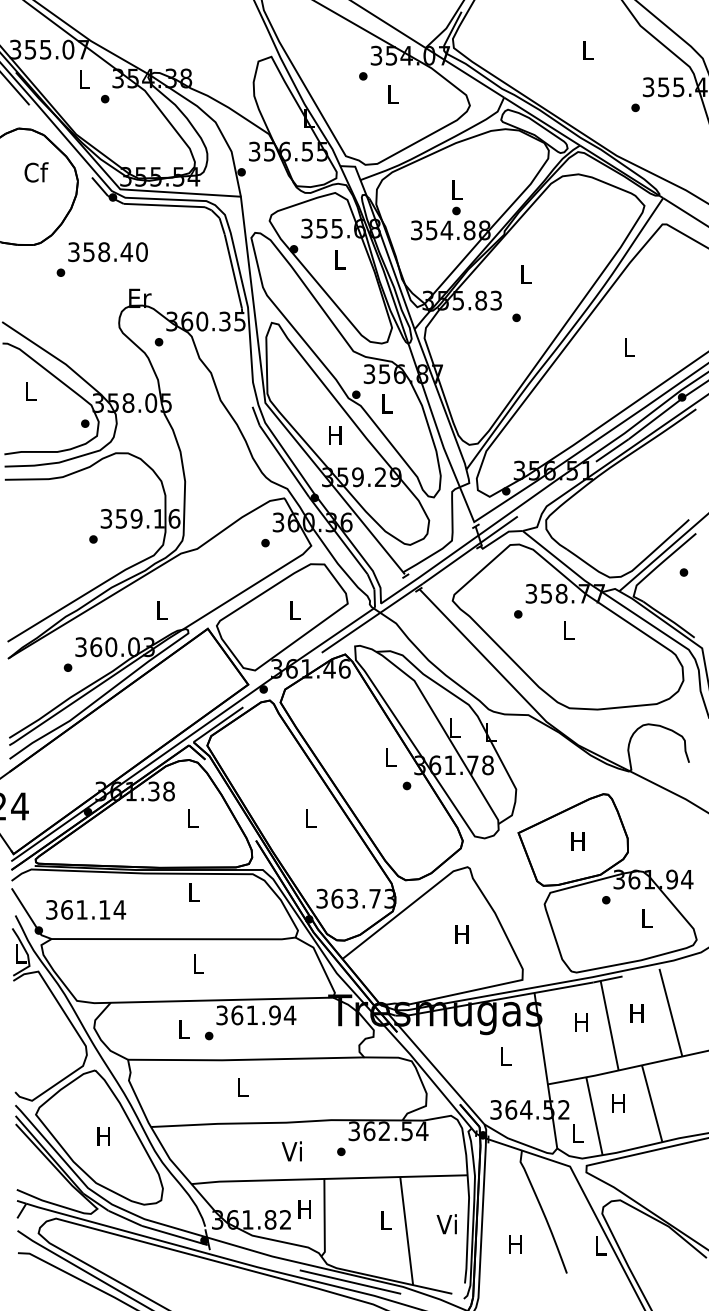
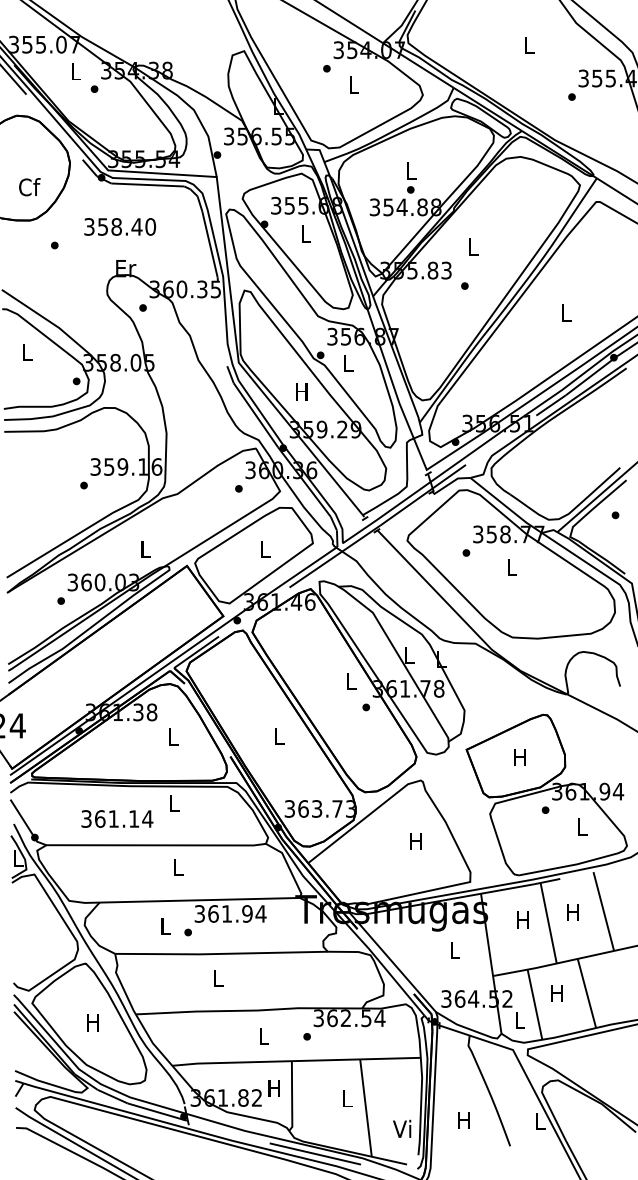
text: (36, 172) -> (29, 187), moved
text: (107, 251) -> (119, 226), moved
text: (86, 909) -> (117, 818), moved
text: (291, 1151) -> (262, 1036), Vi -> L
text: (447, 1223) -> (402, 1128), moved

